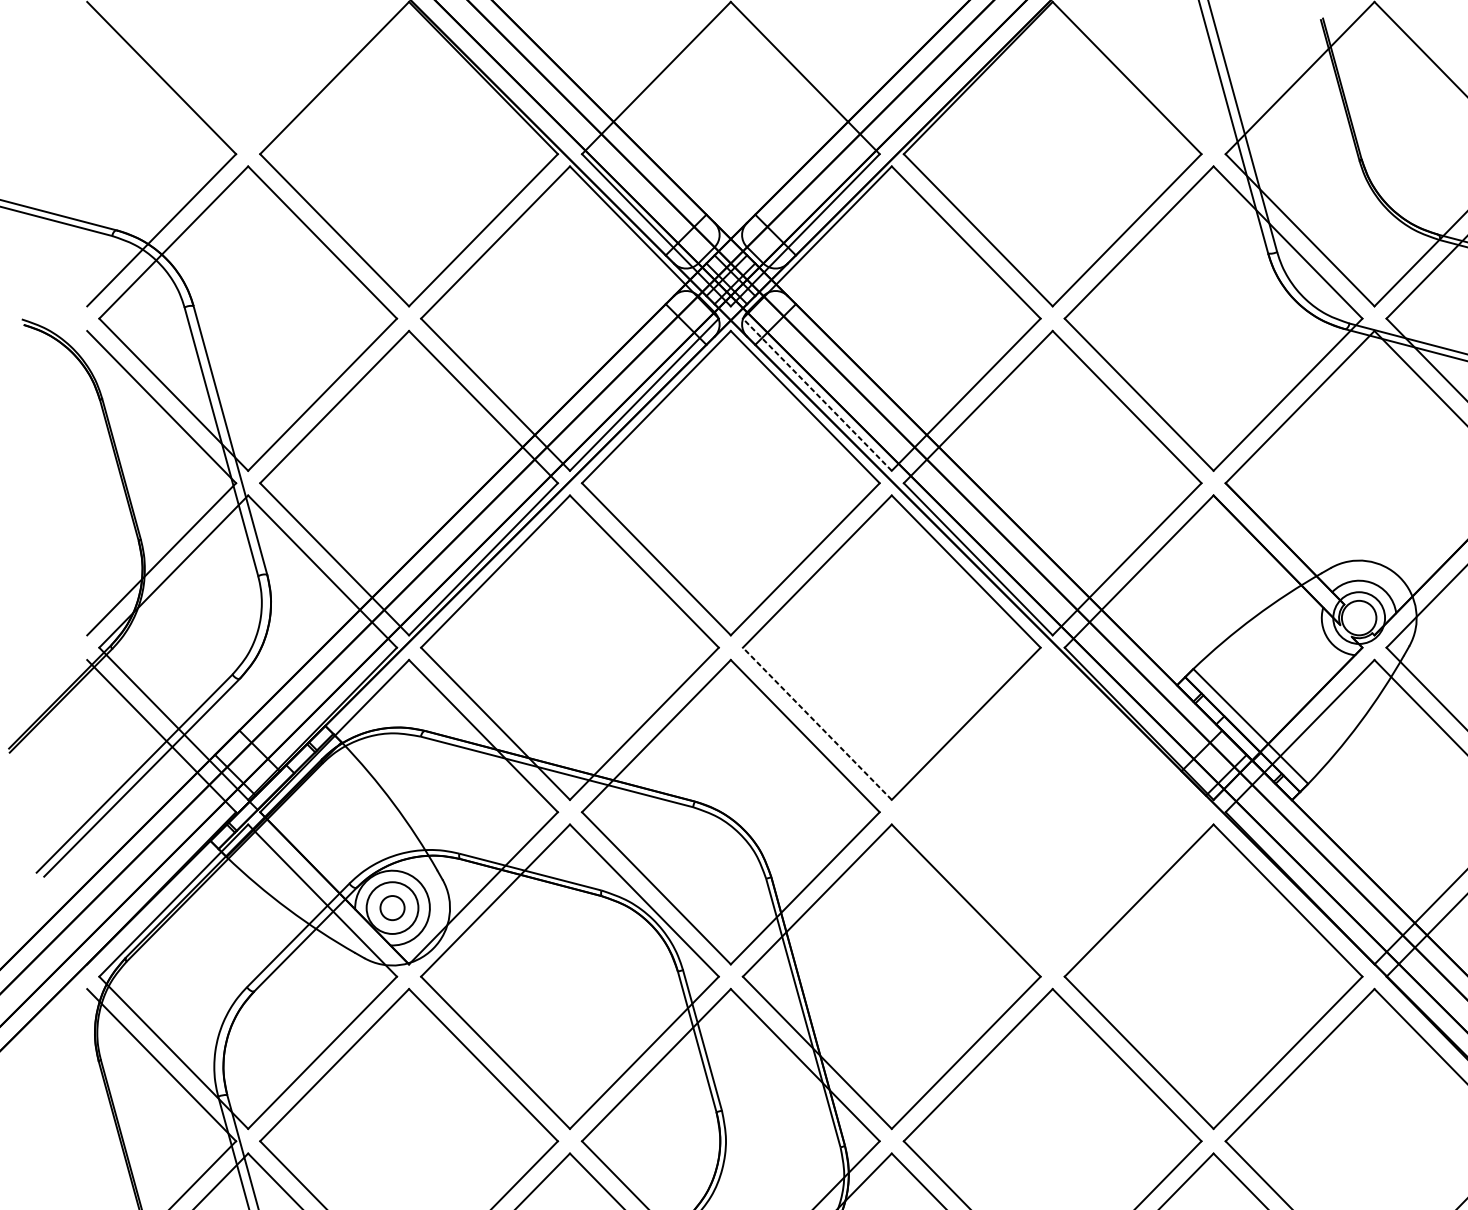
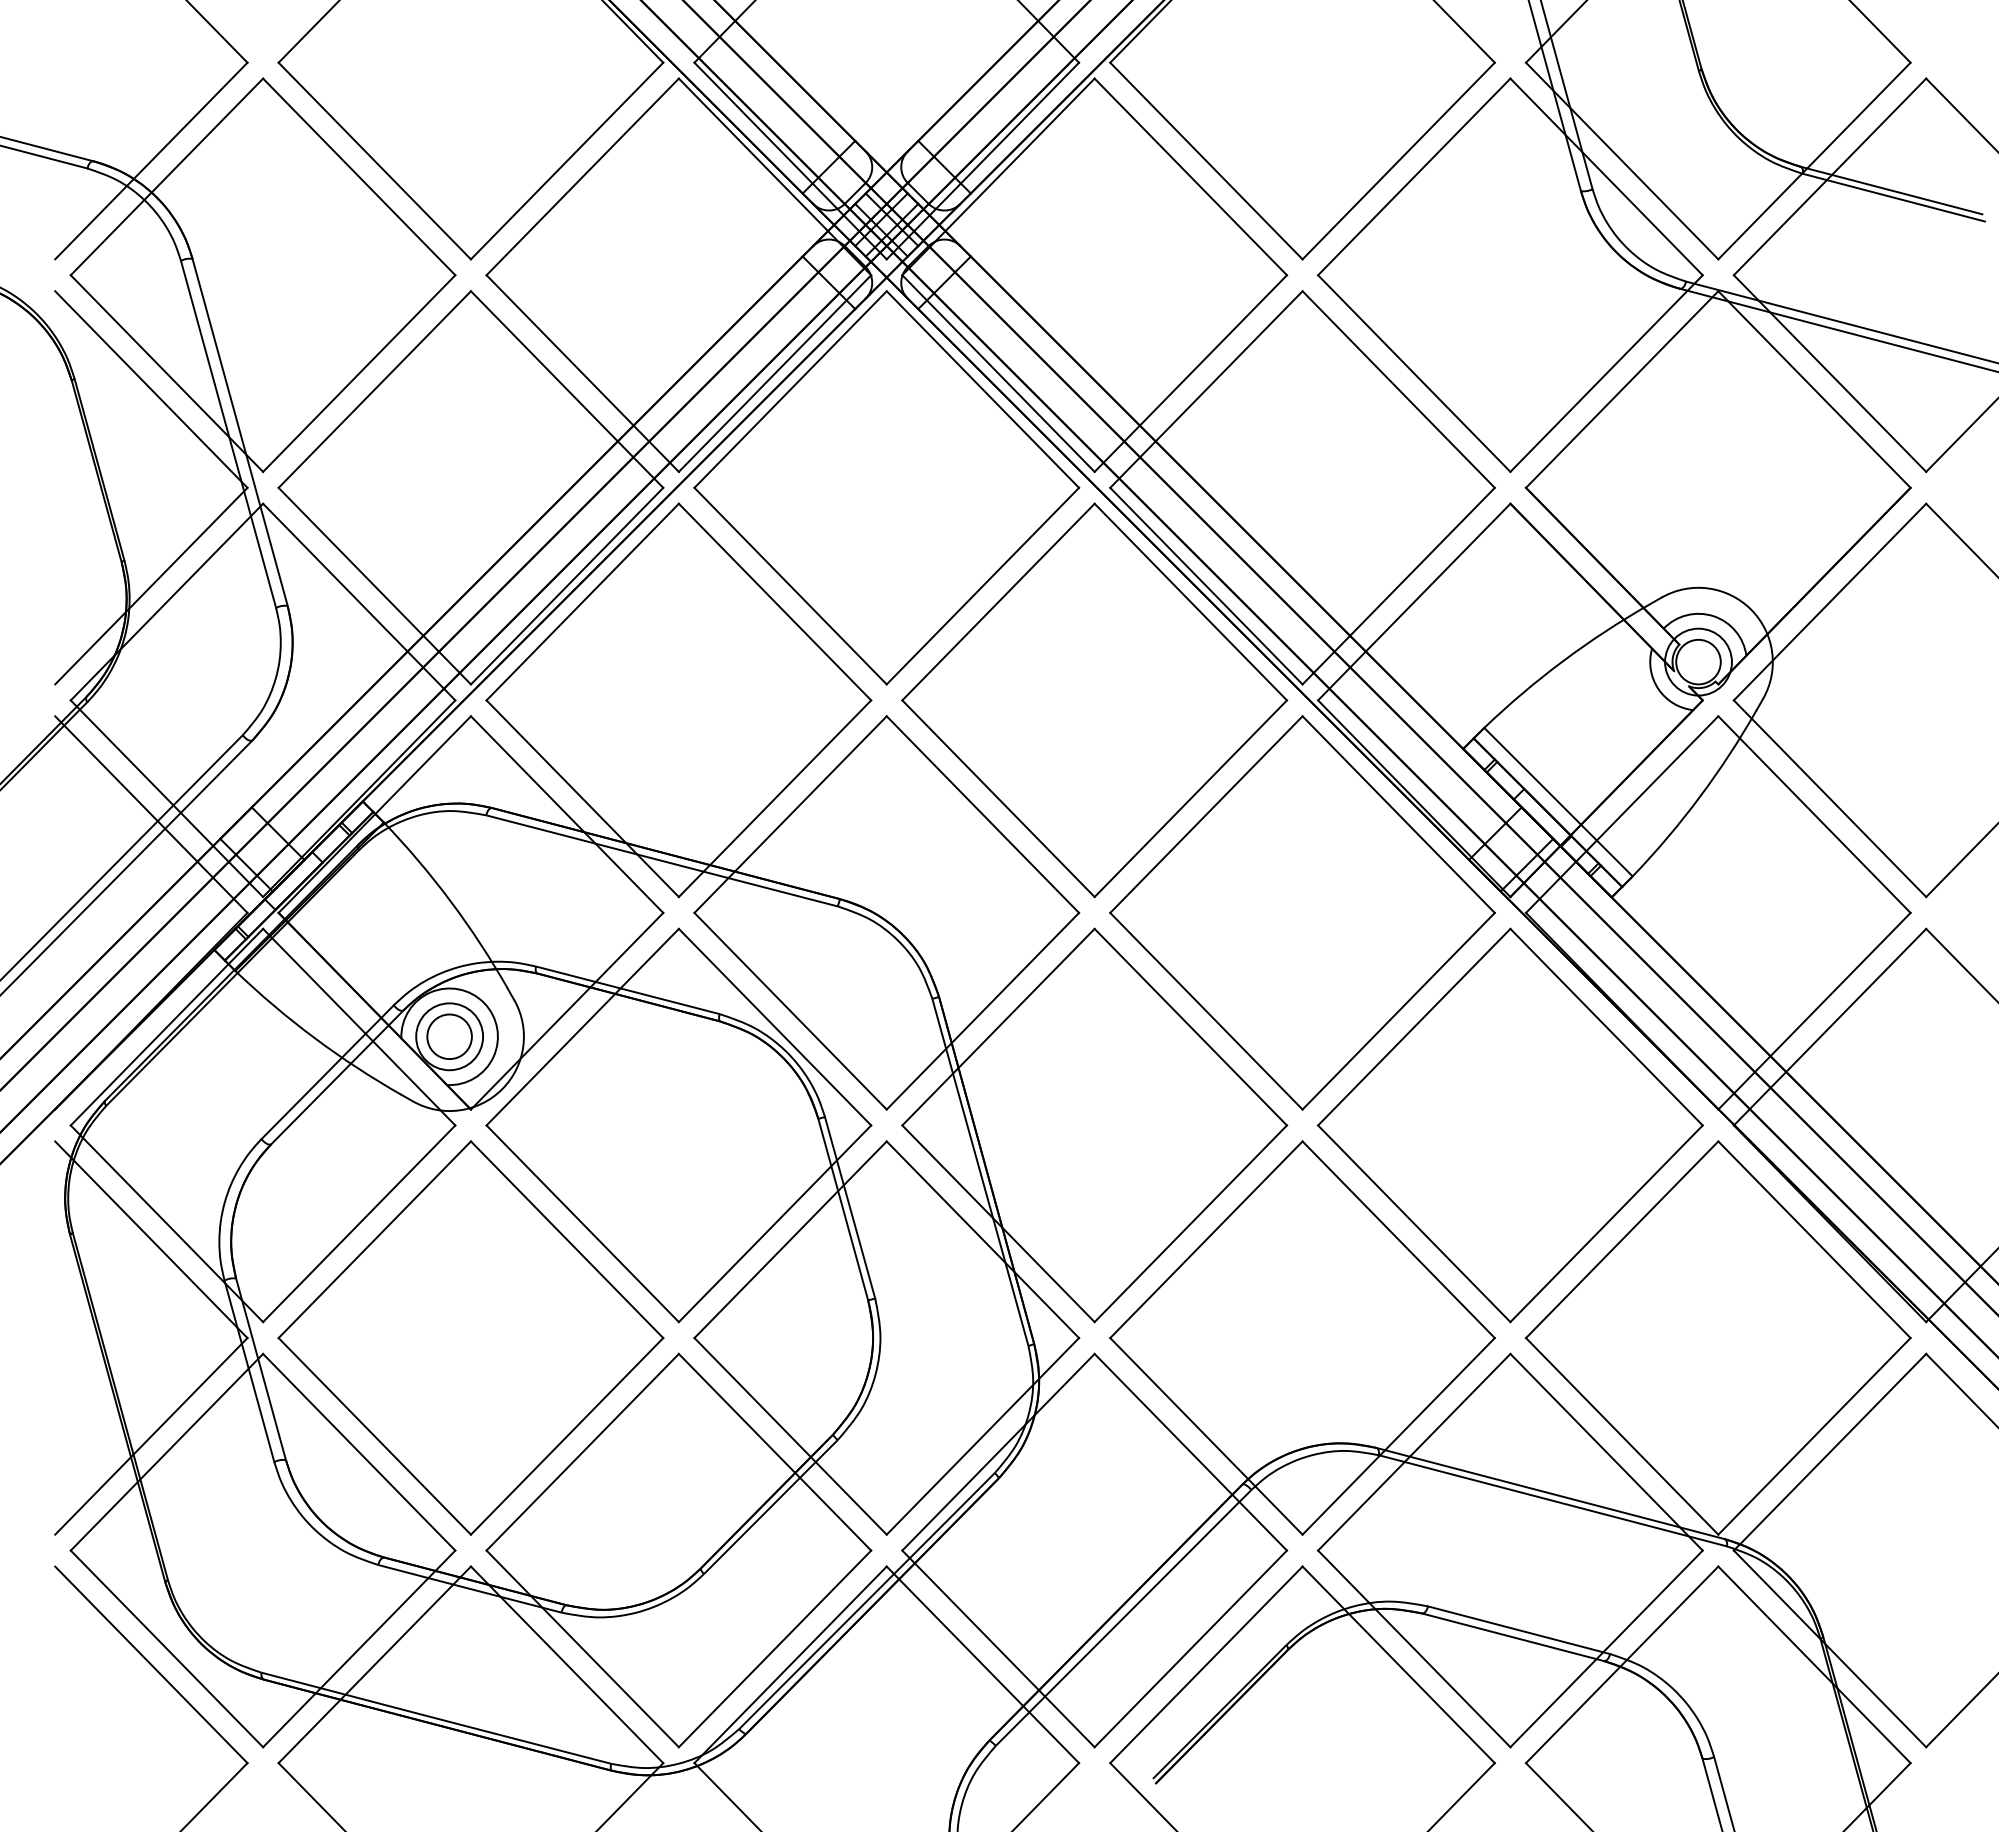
line: (817, 394) -> (998, 373), dashed -> solid
line: (817, 723) -> (998, 798), dashed -> solid
part: (1052, 811) -> (1302, 912), added
circle: (392, 907) -> (449, 1036), size x1.43

